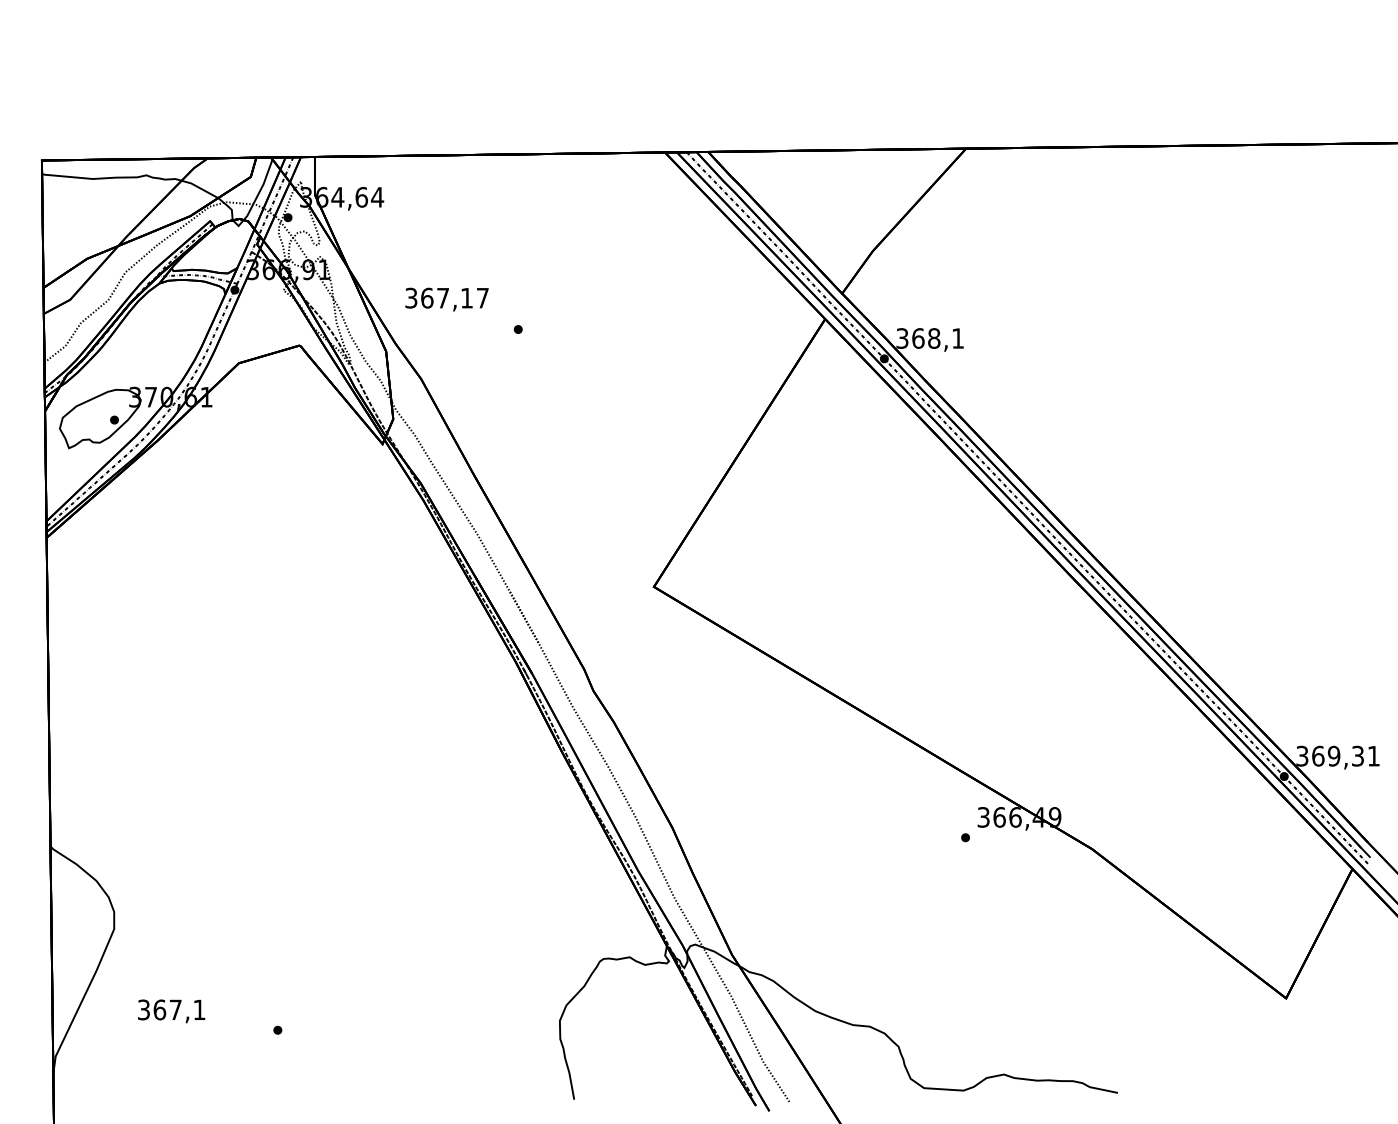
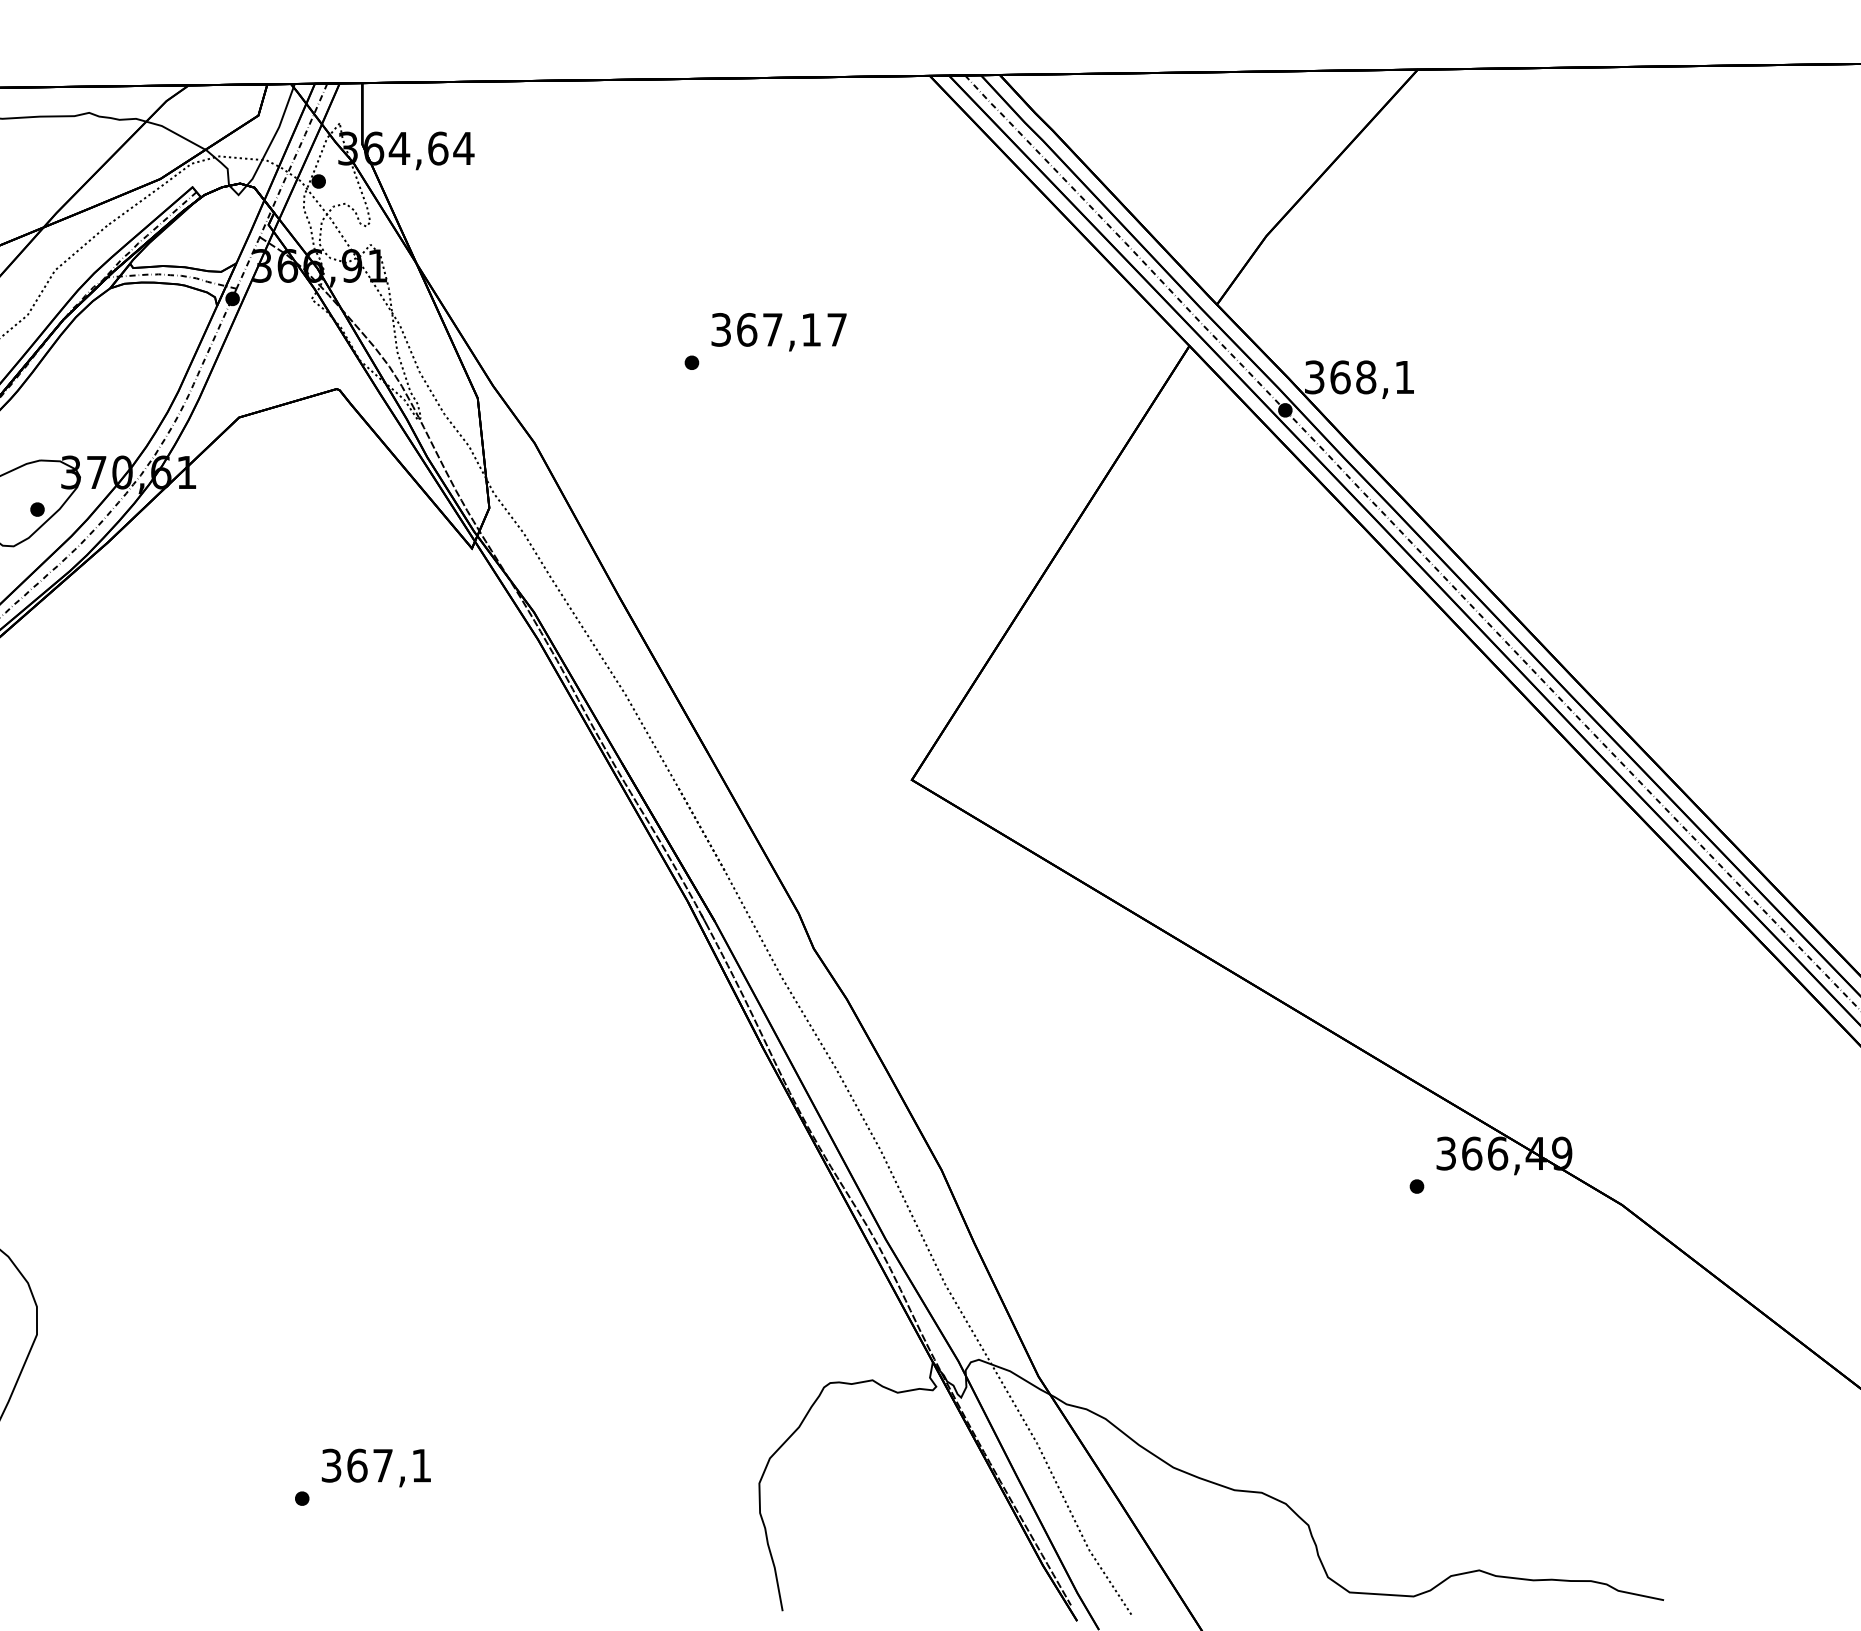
text: (446, 299) -> (778, 331), moved
text: (171, 1011) -> (376, 1468), moved

